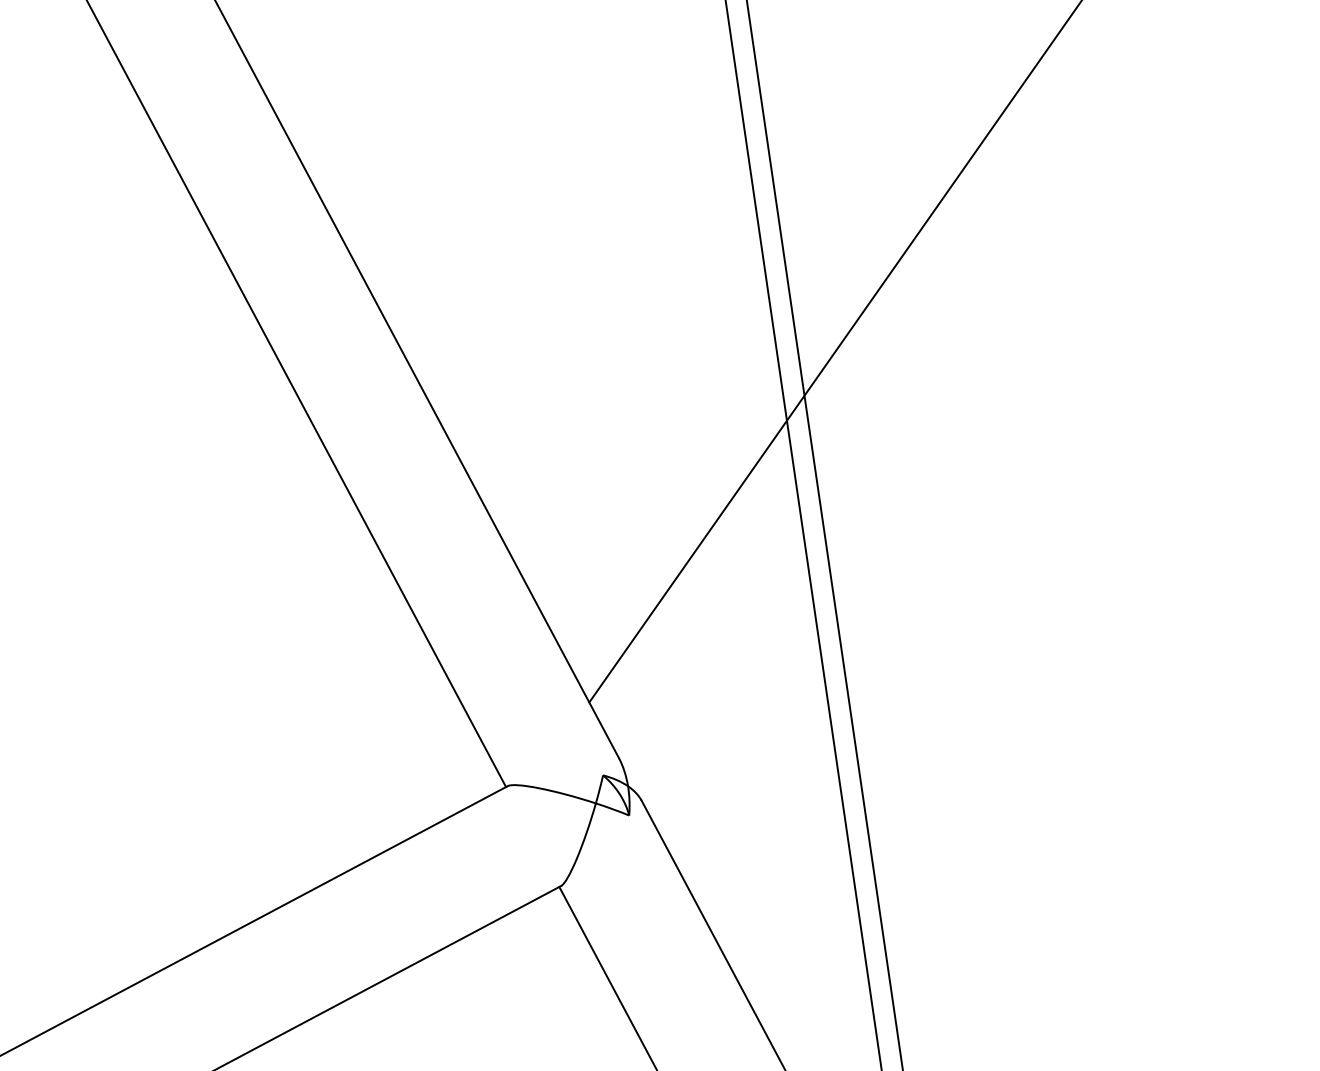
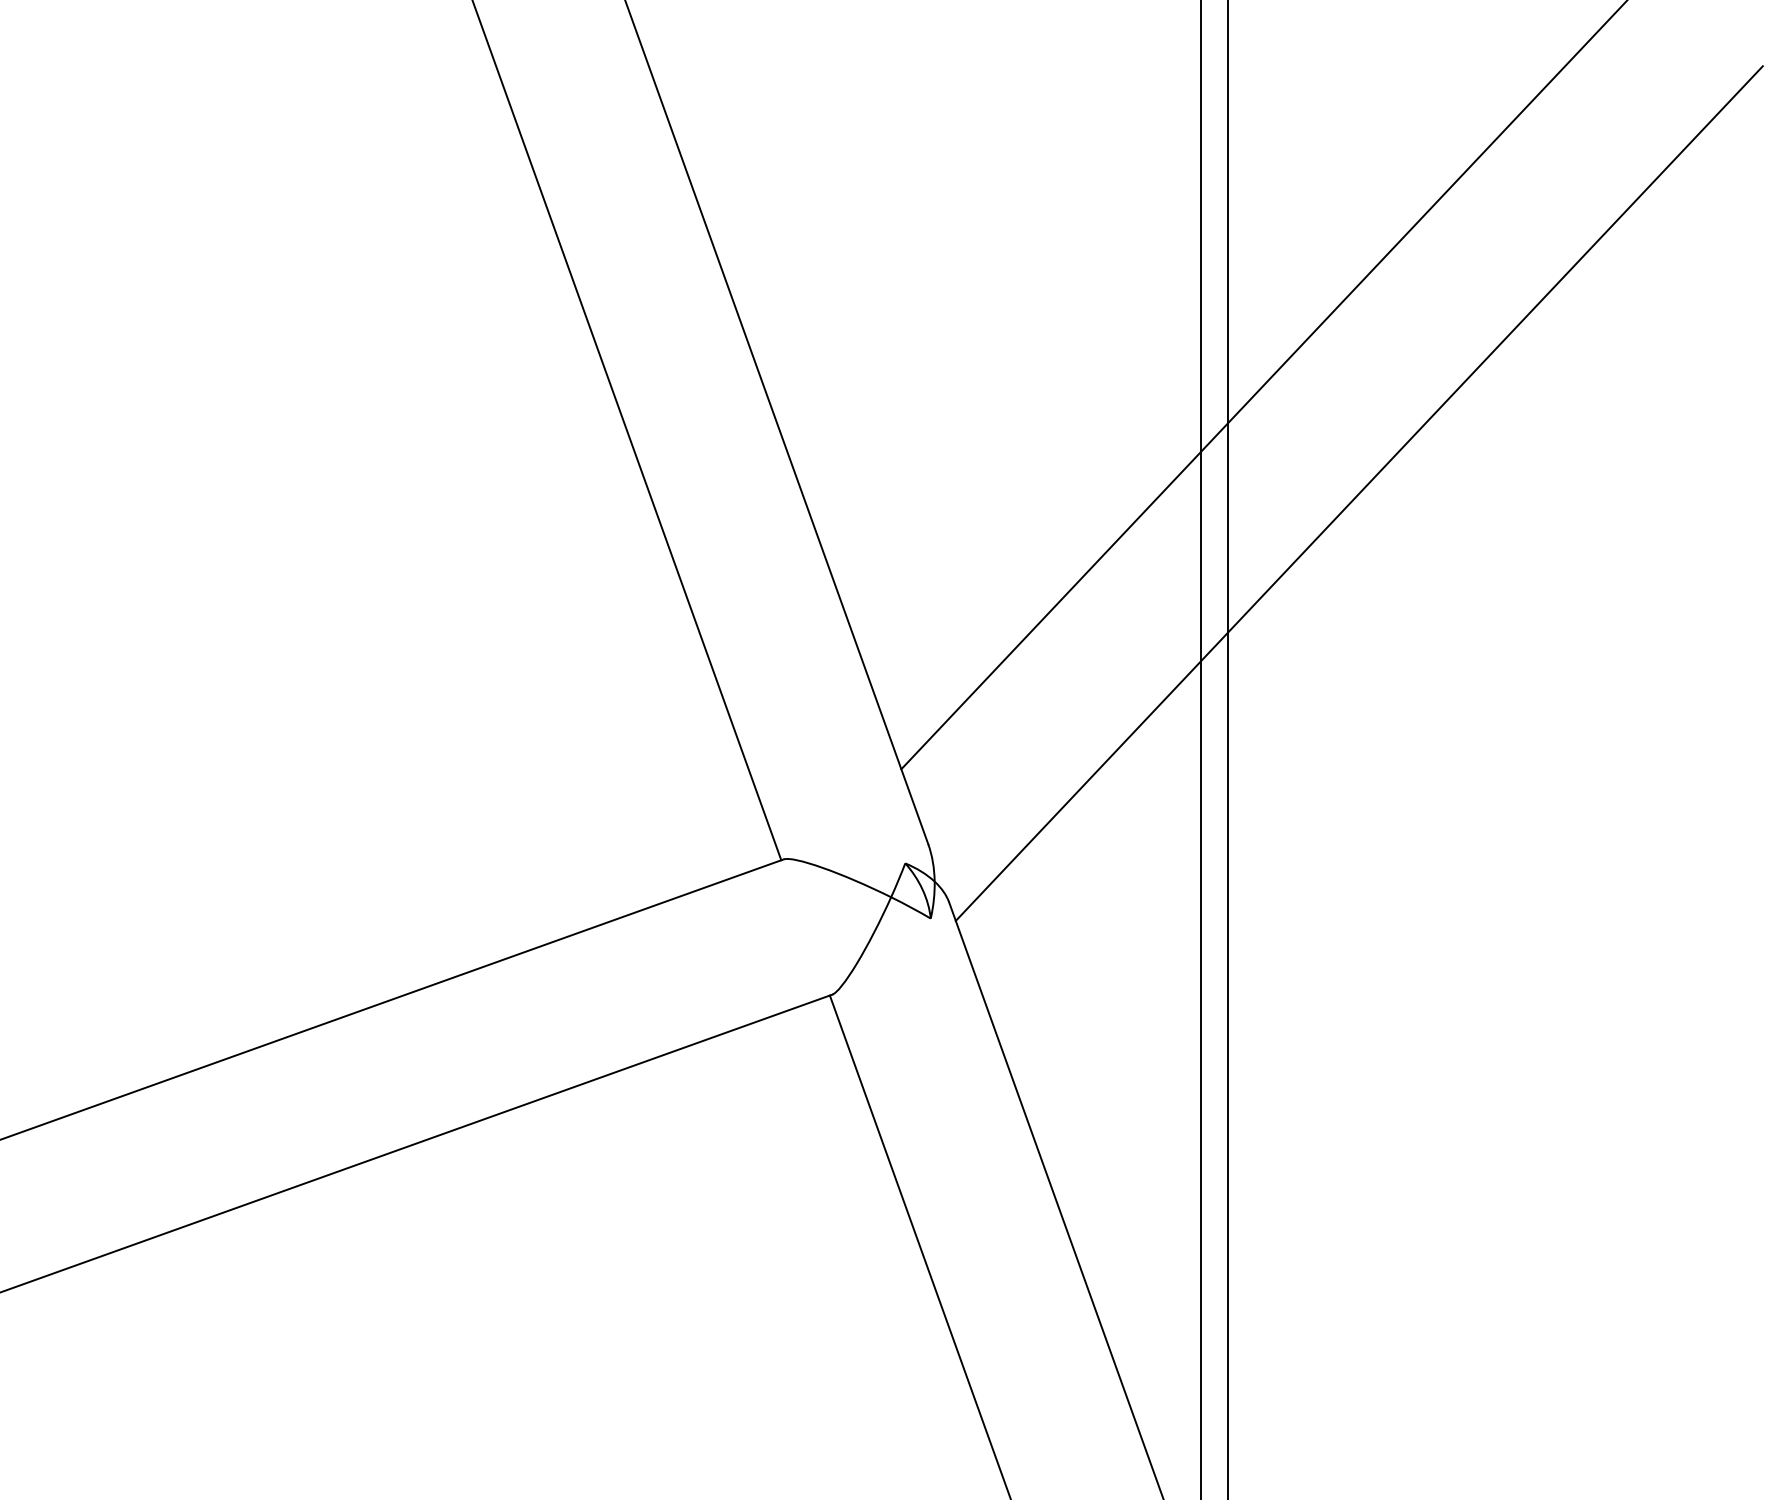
line: (914, 435) -> (1358, 493), added

